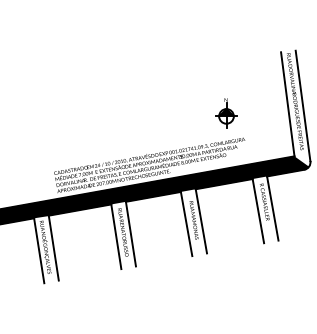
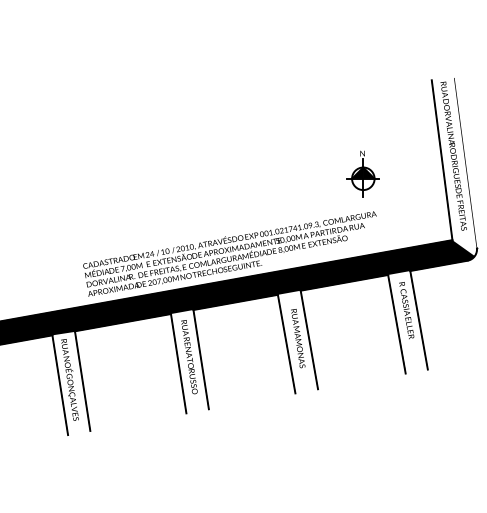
line: (302, 105) -> (464, 162), removed
part: (226, 113) -> (363, 174), moved

